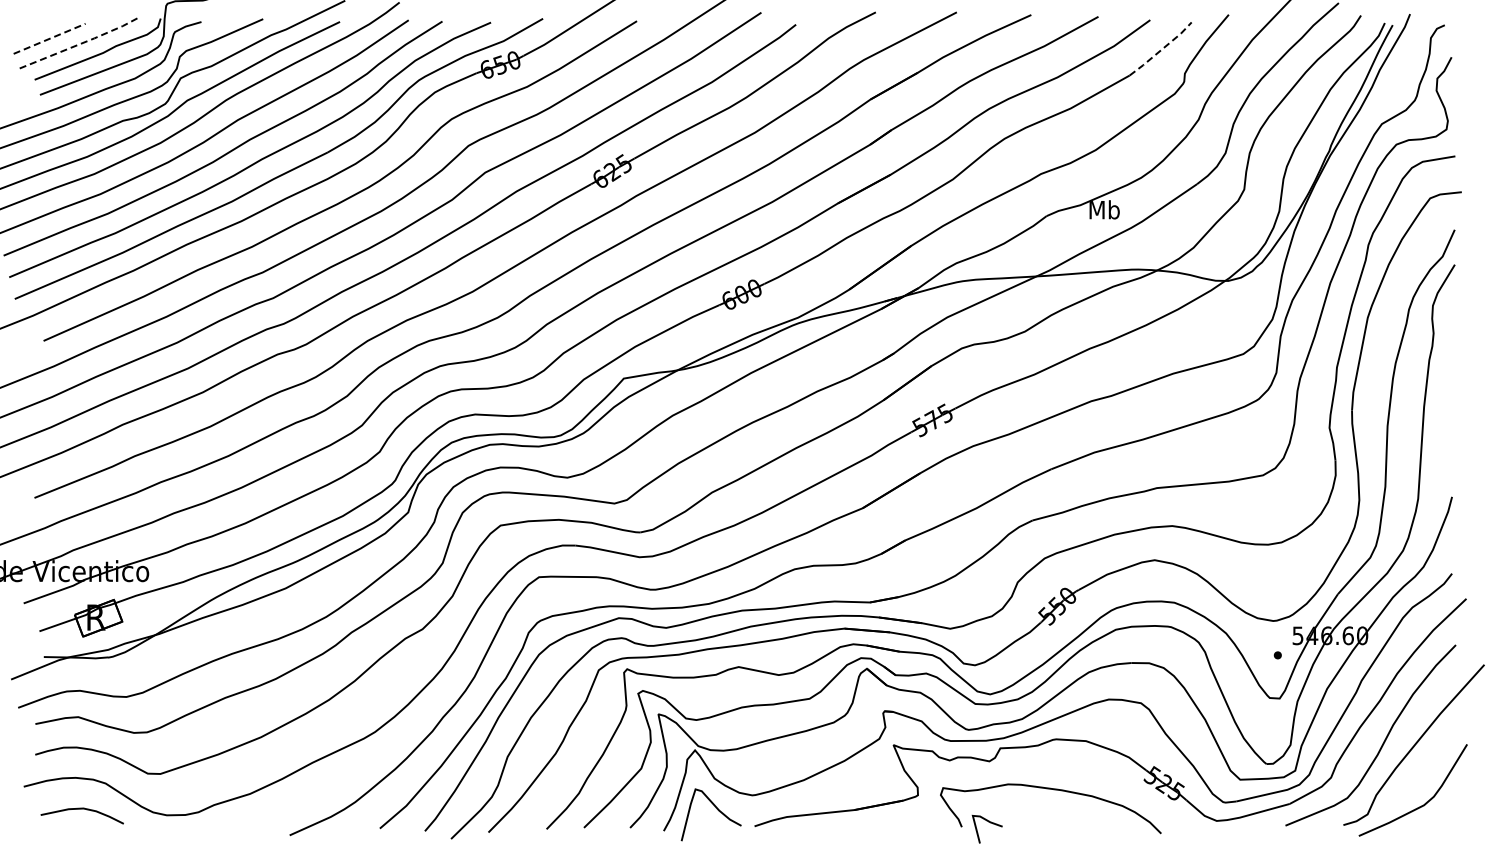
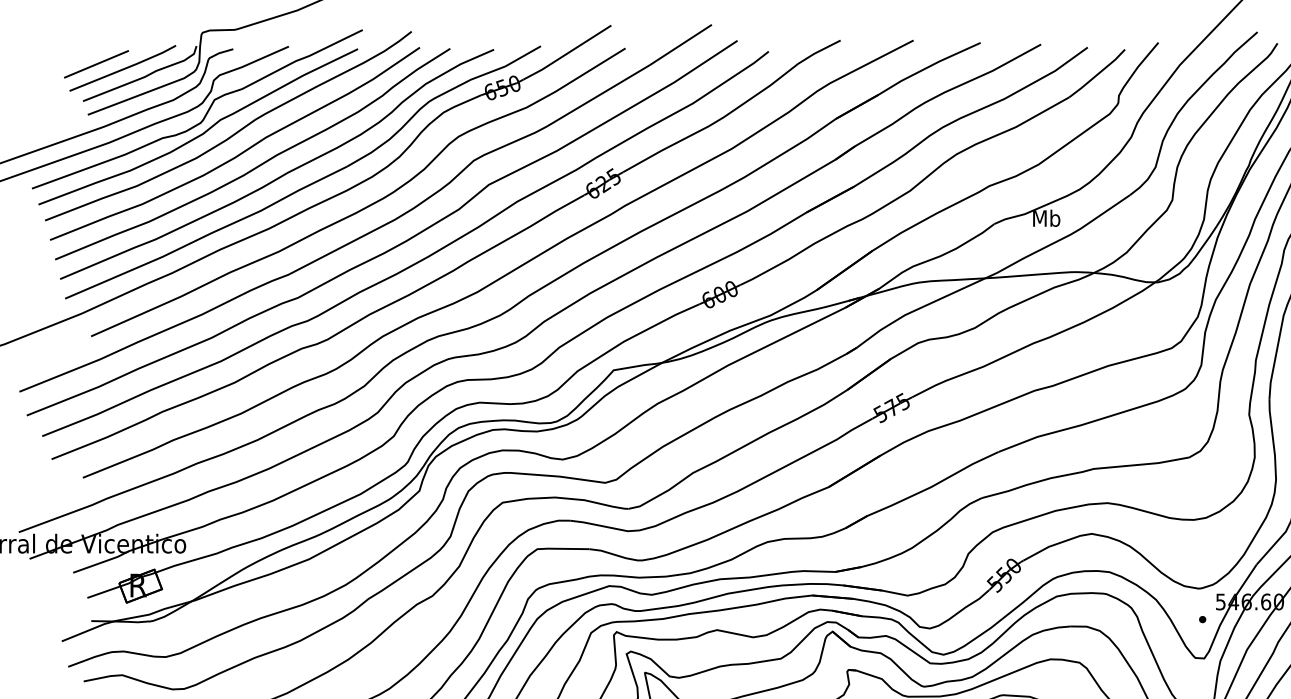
line: (49, 38) -> (96, 64), dashed -> solid
line: (80, 43) -> (124, 68), dashed -> solid
line: (1162, 49) -> (1098, 73), dashed -> solid

